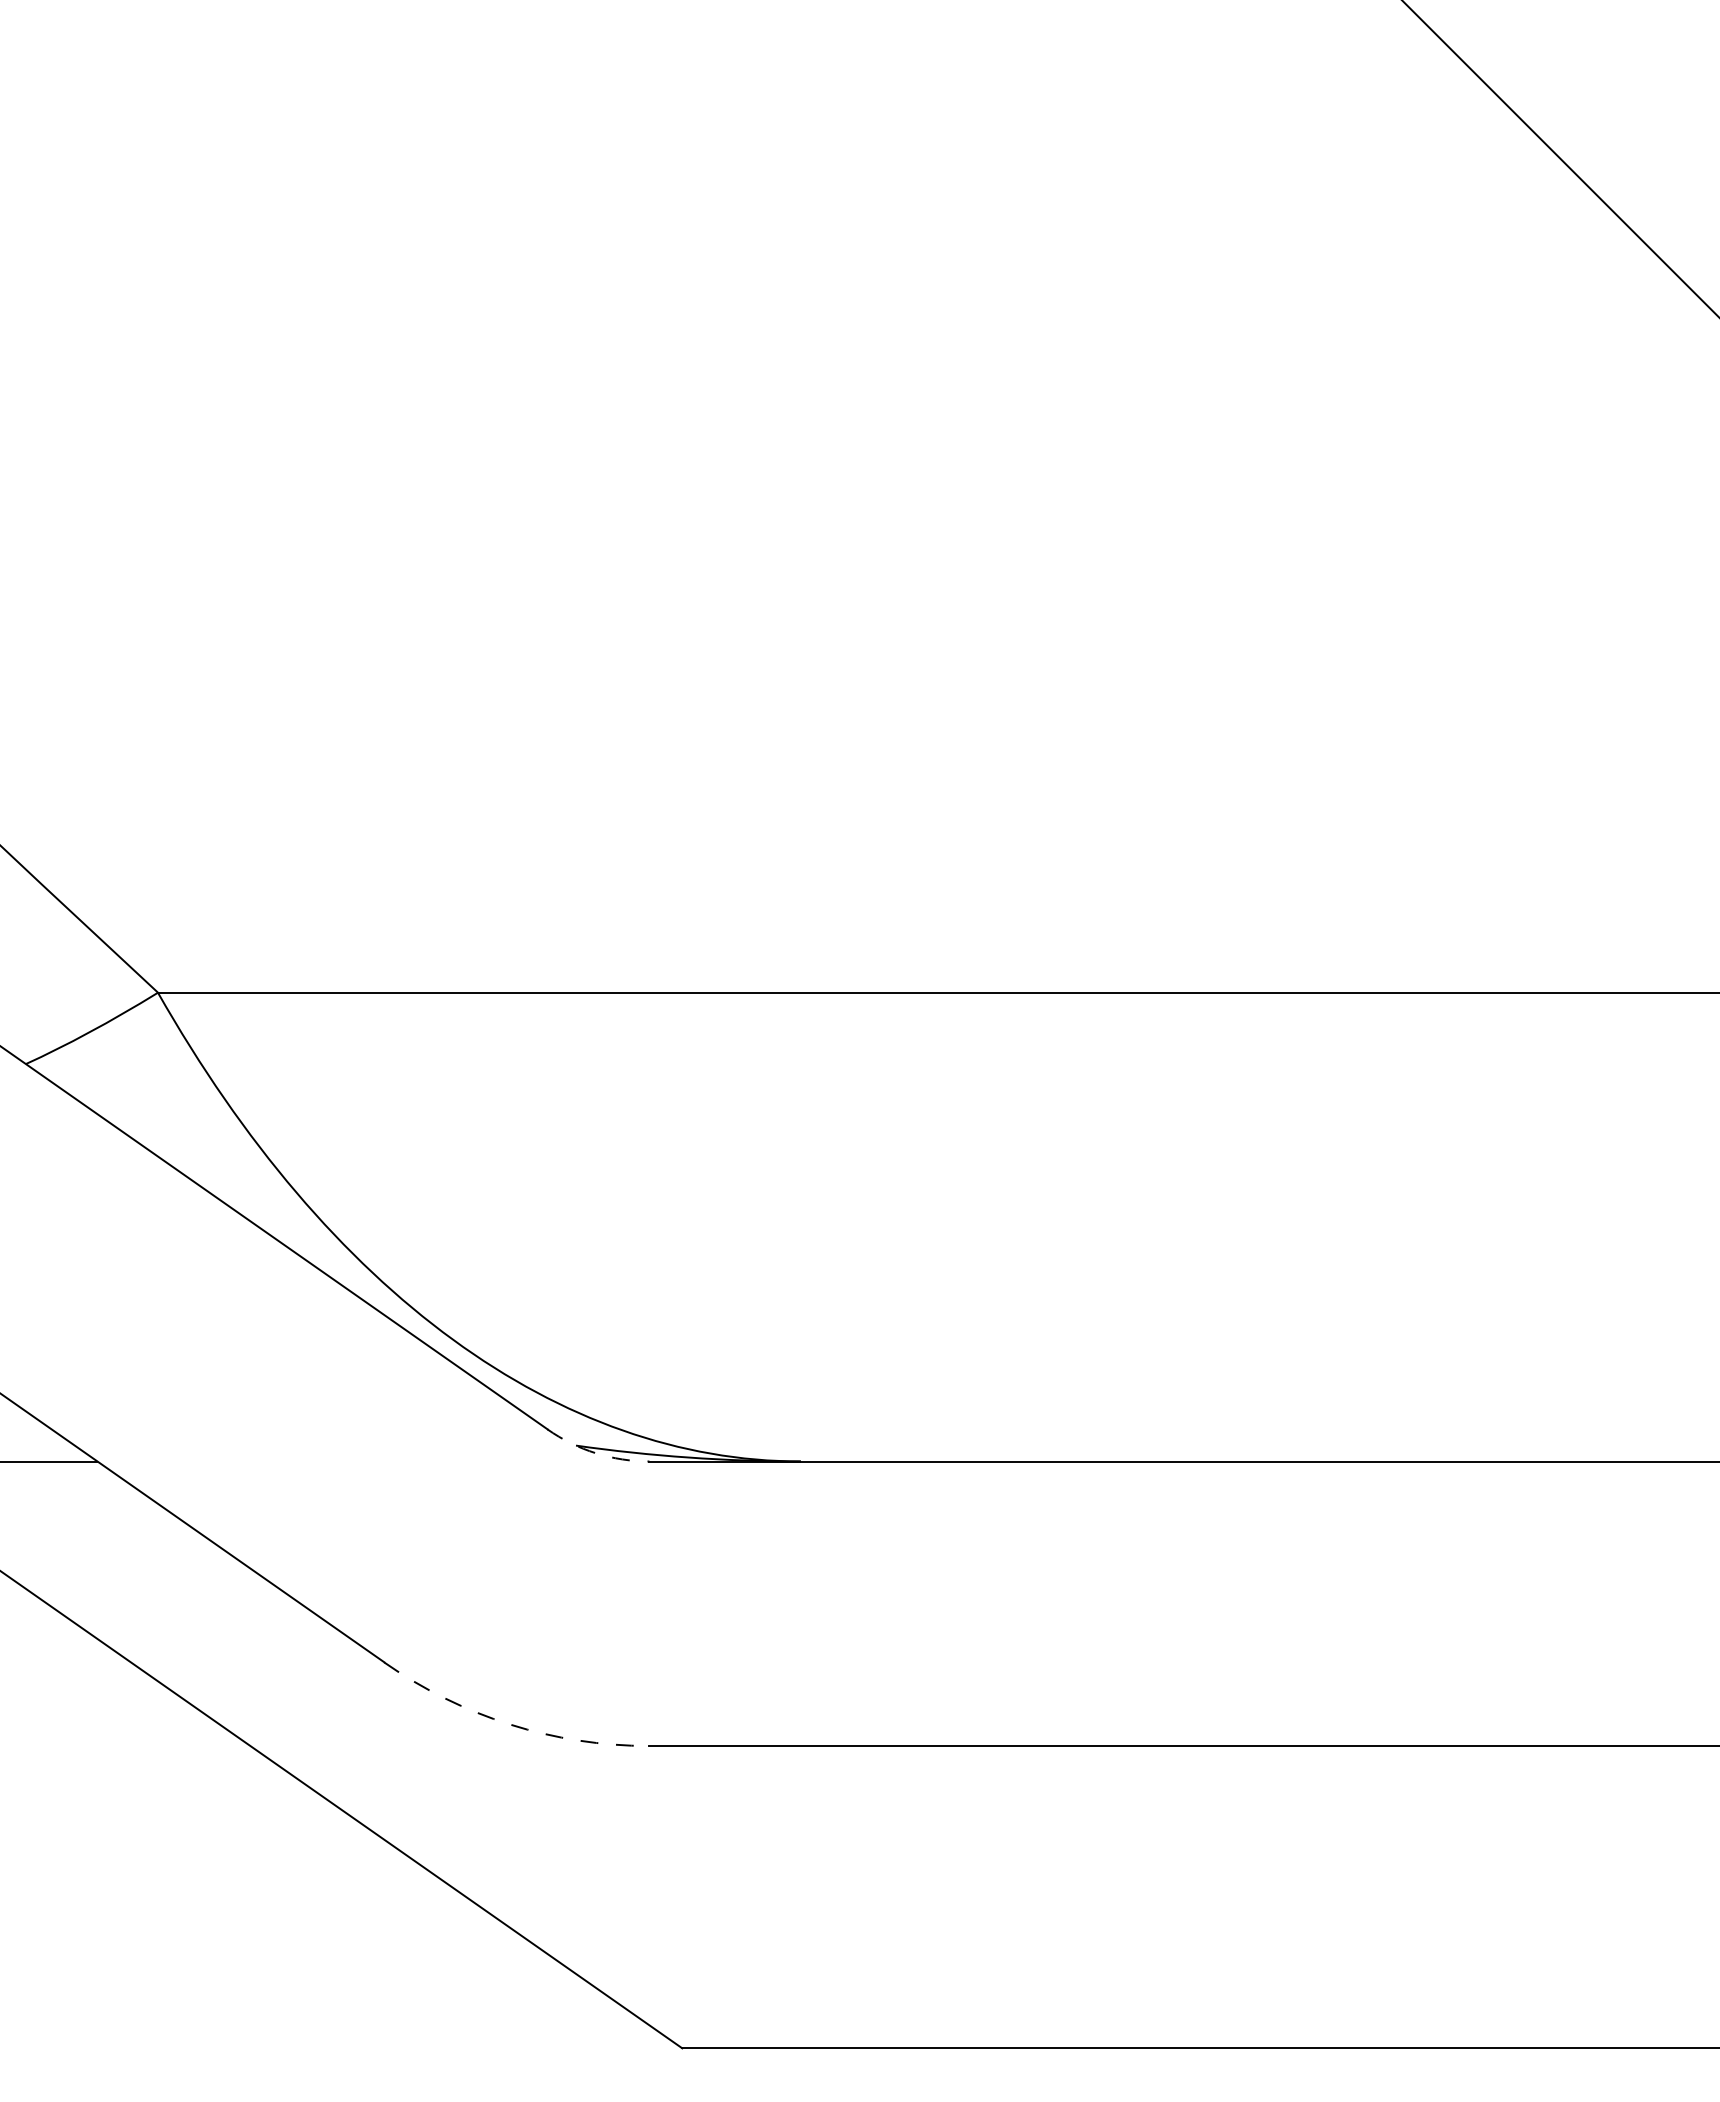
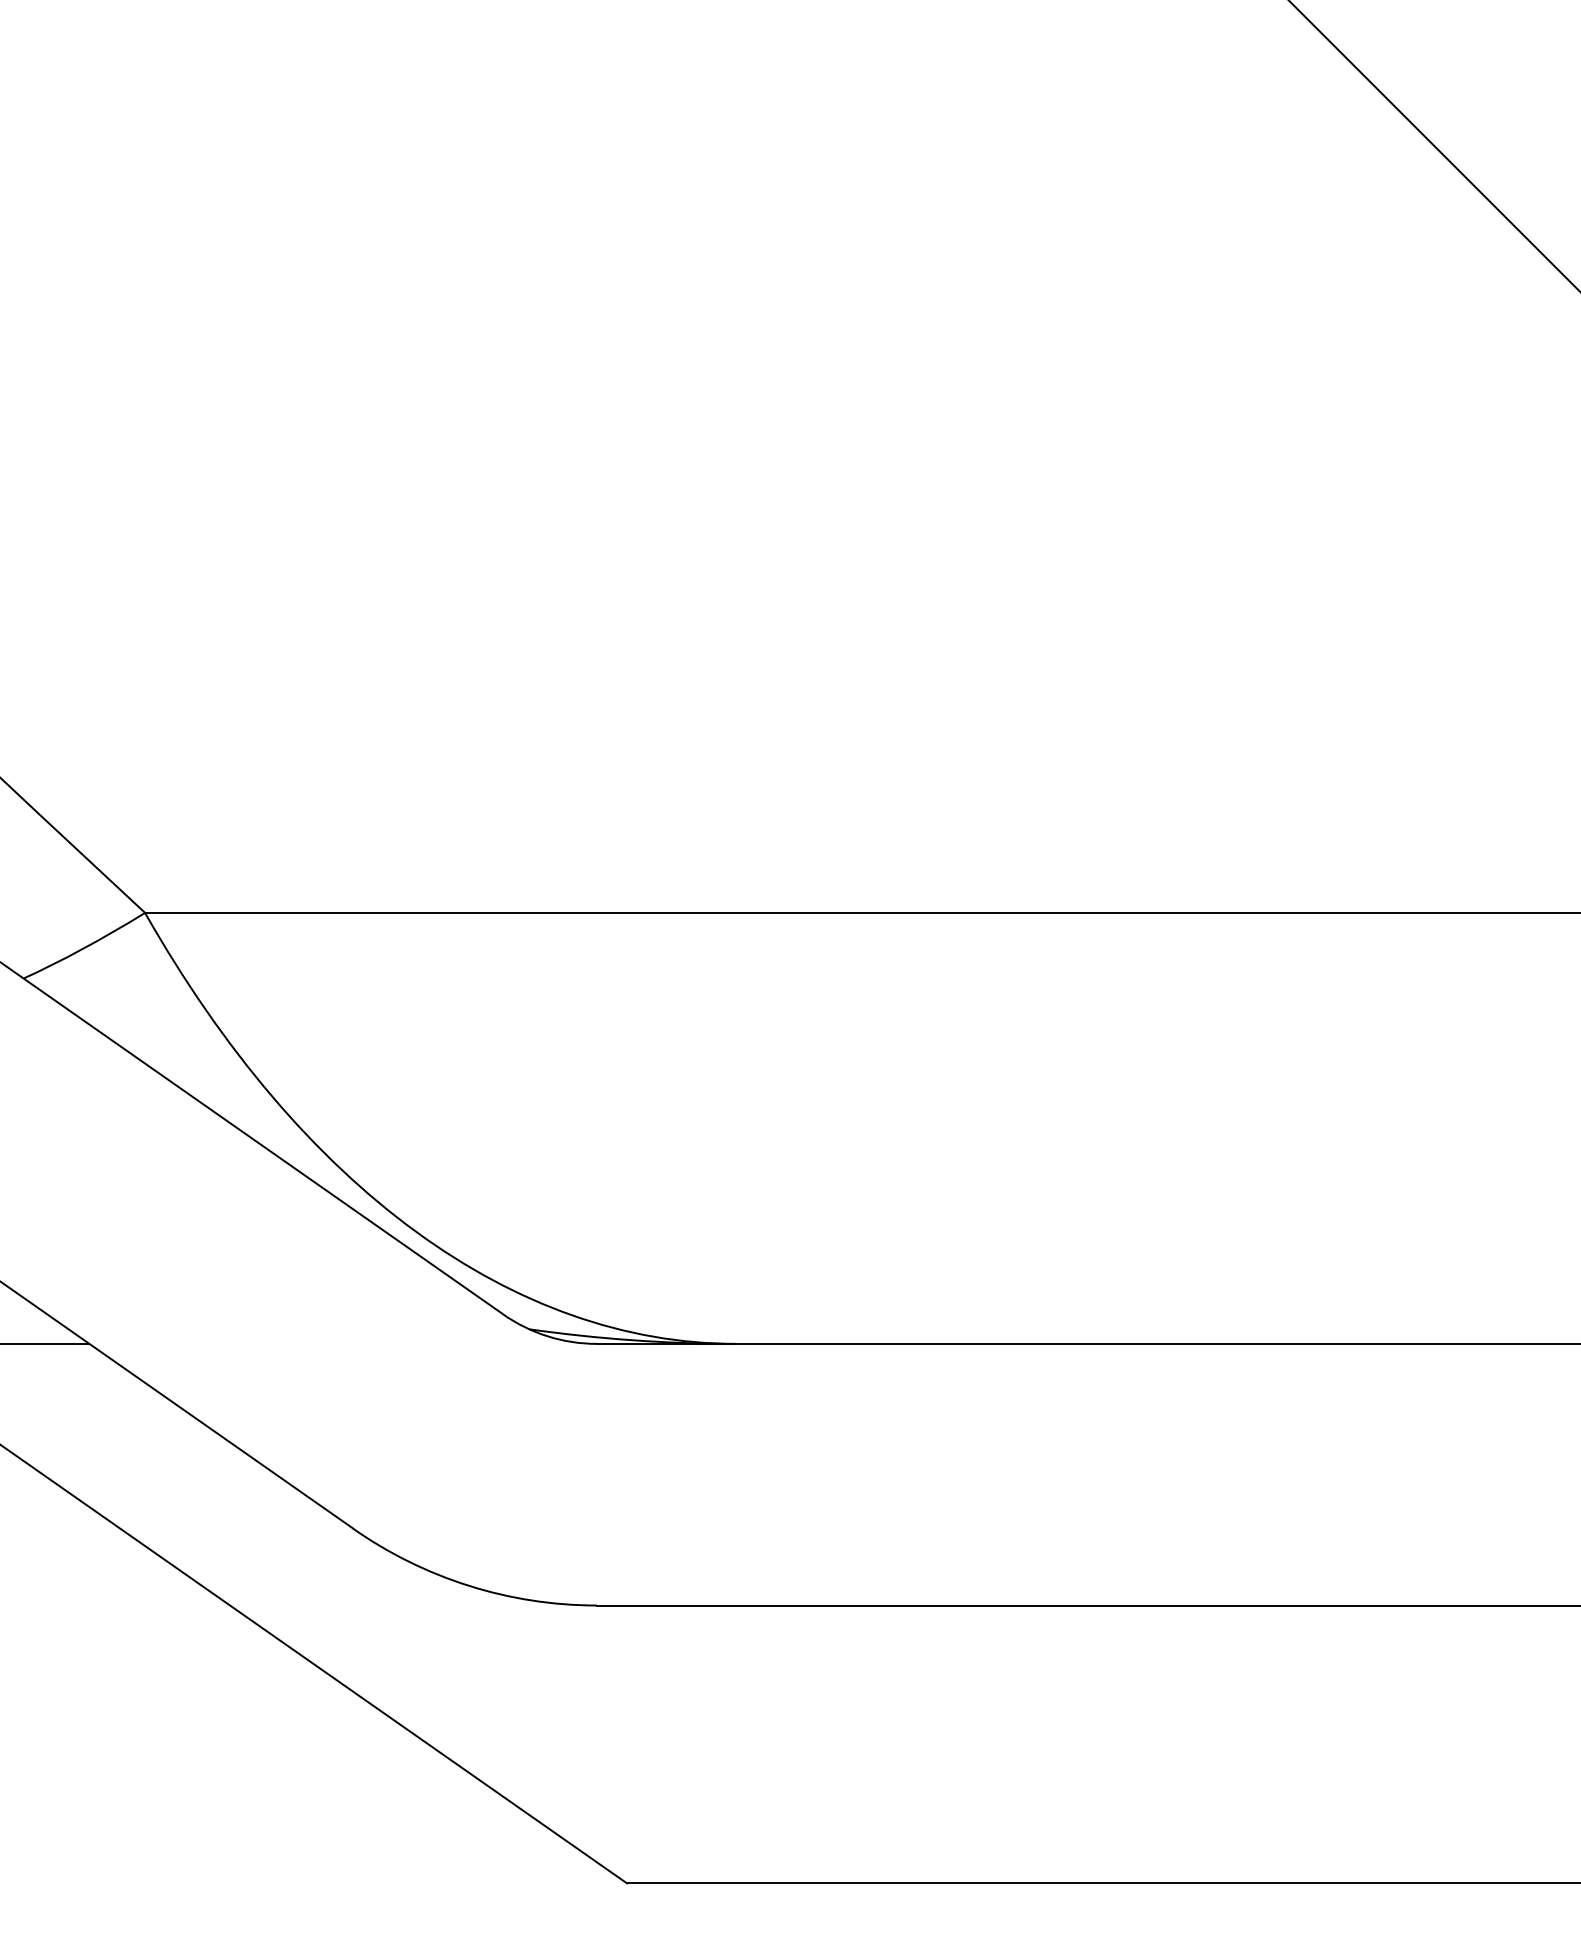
arc: (595, 1453) -> (547, 1336), dashed -> solid
arc: (510, 1724) -> (469, 1585), dashed -> solid

